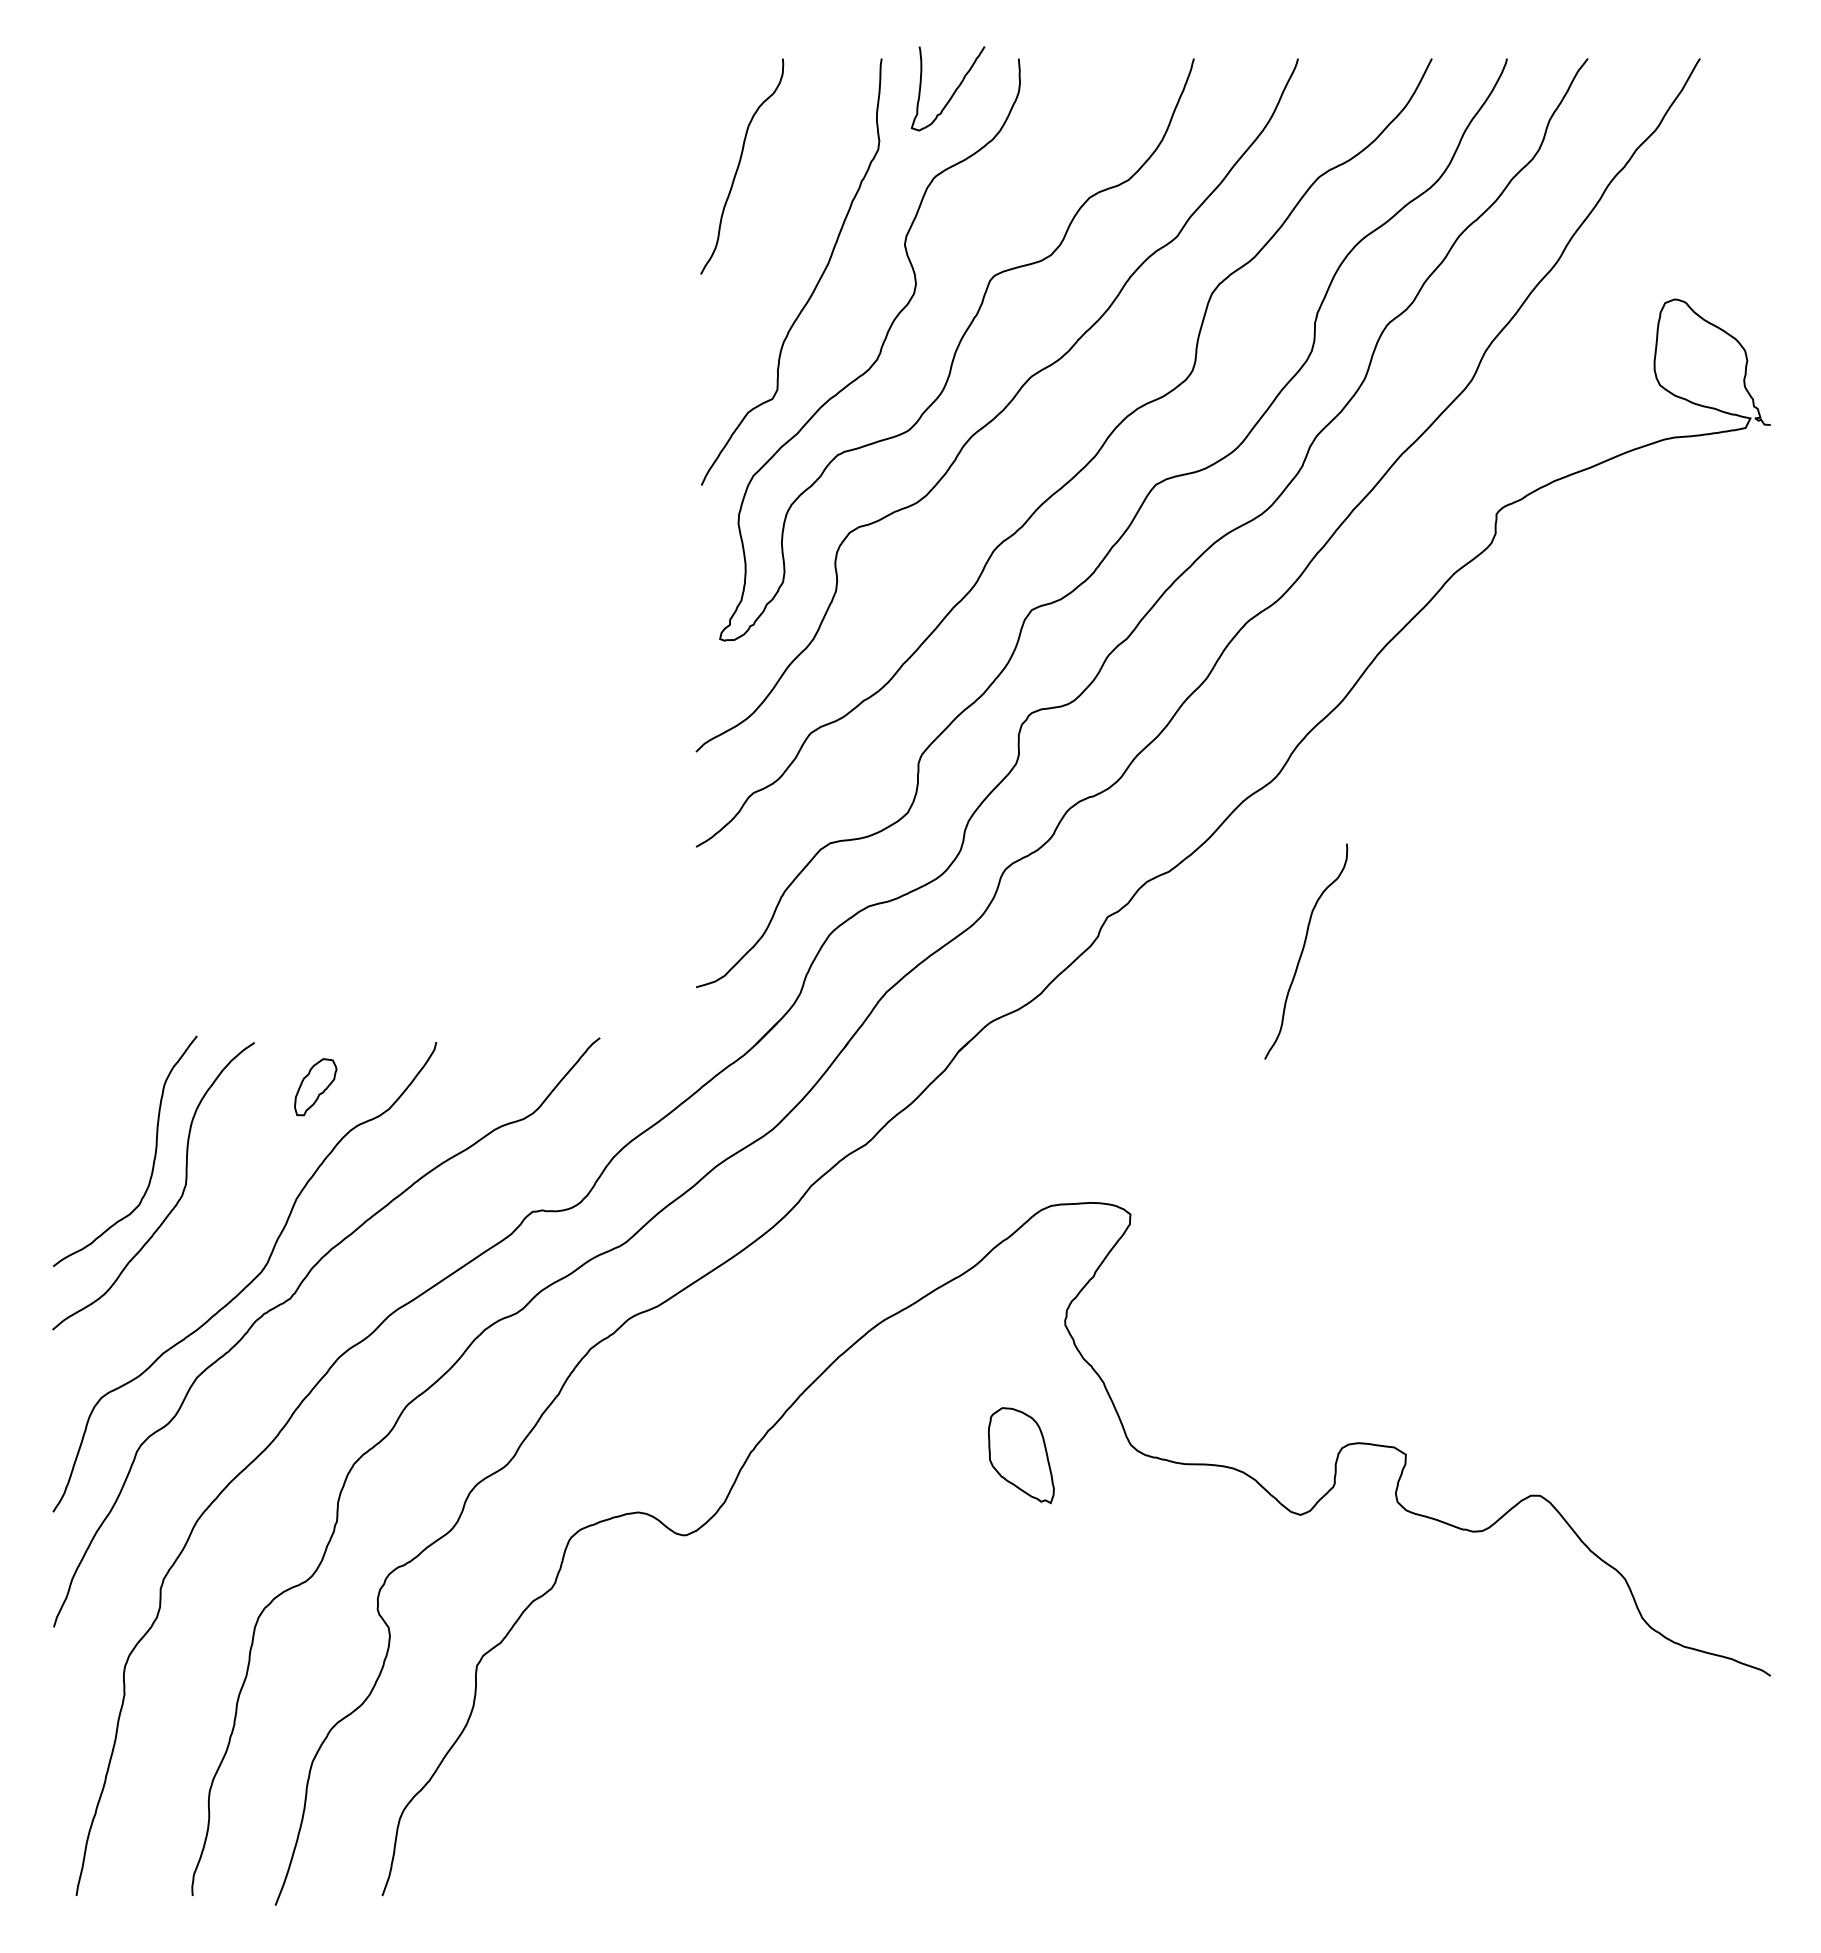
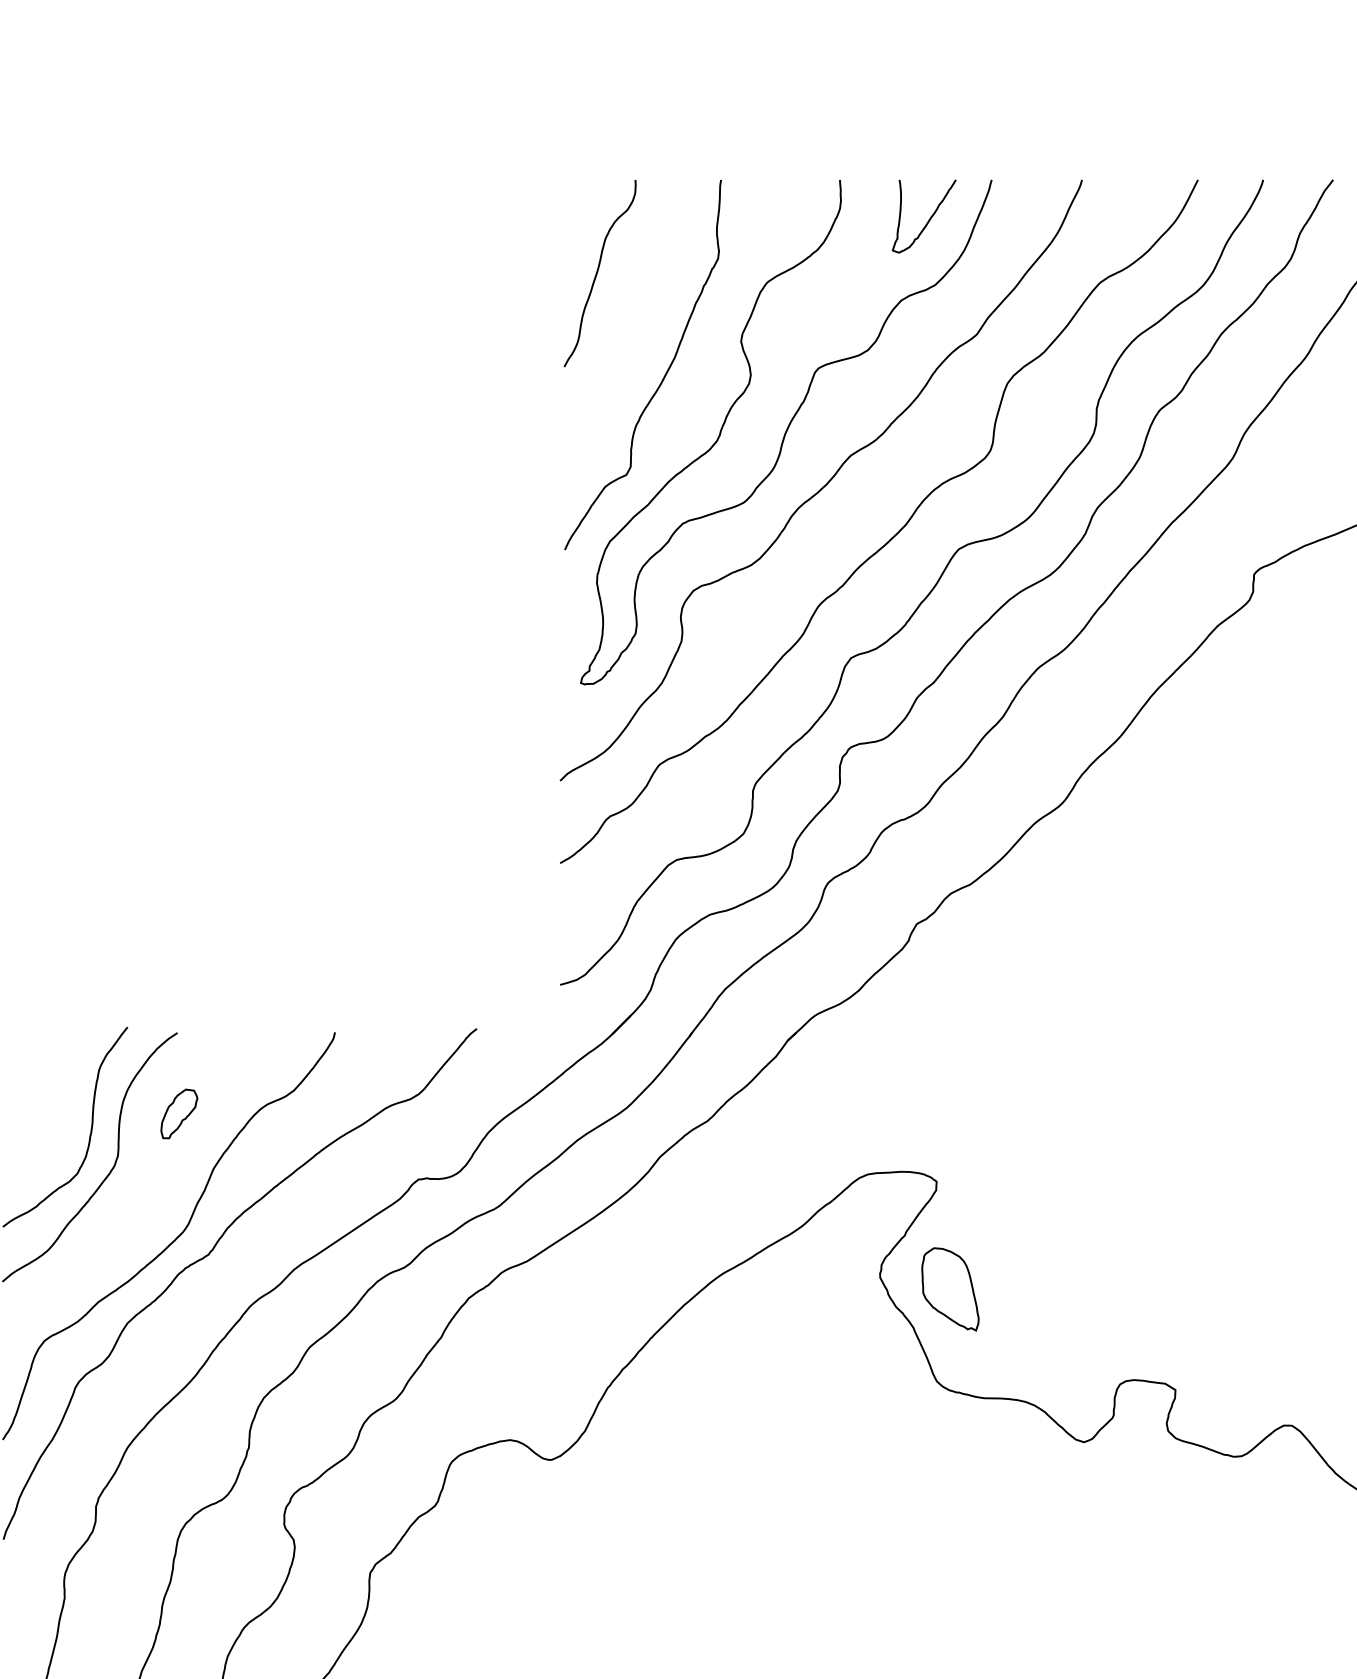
curve: (952, 93) -> (928, 220), moved
curve: (1303, 951) -> (1086, 953), removed
part: (315, 1087) -> (179, 1114), moved
part: (1020, 1455) -> (949, 1289), moved

